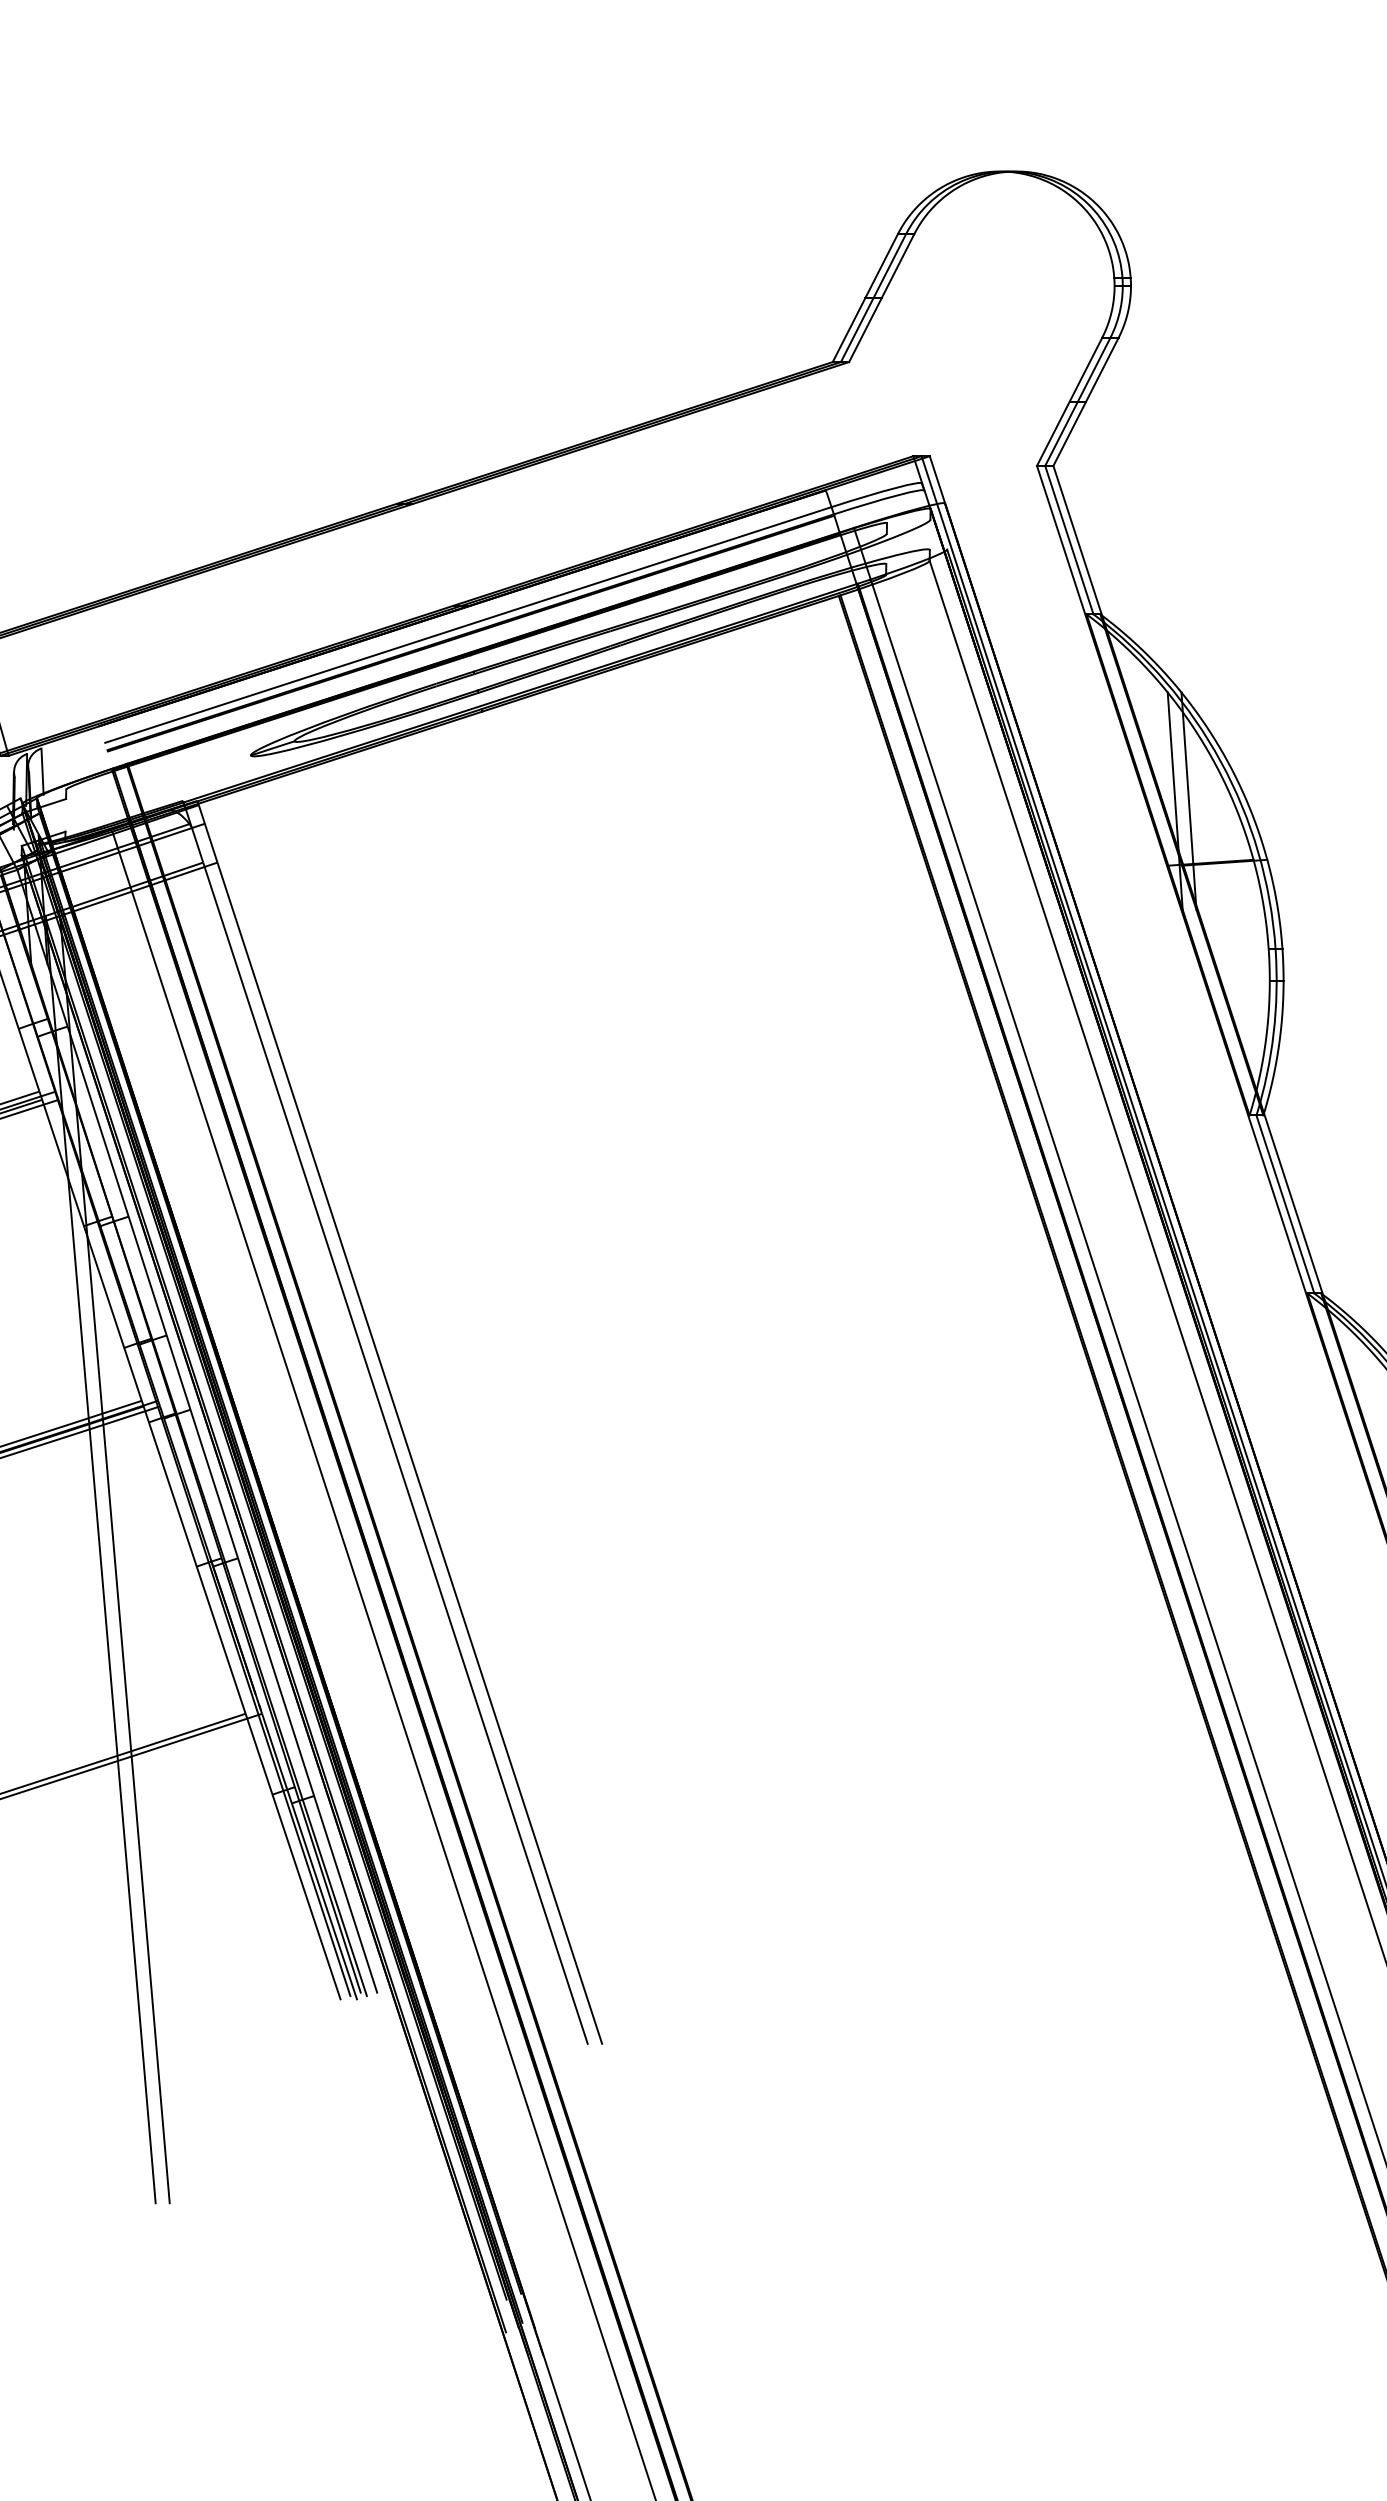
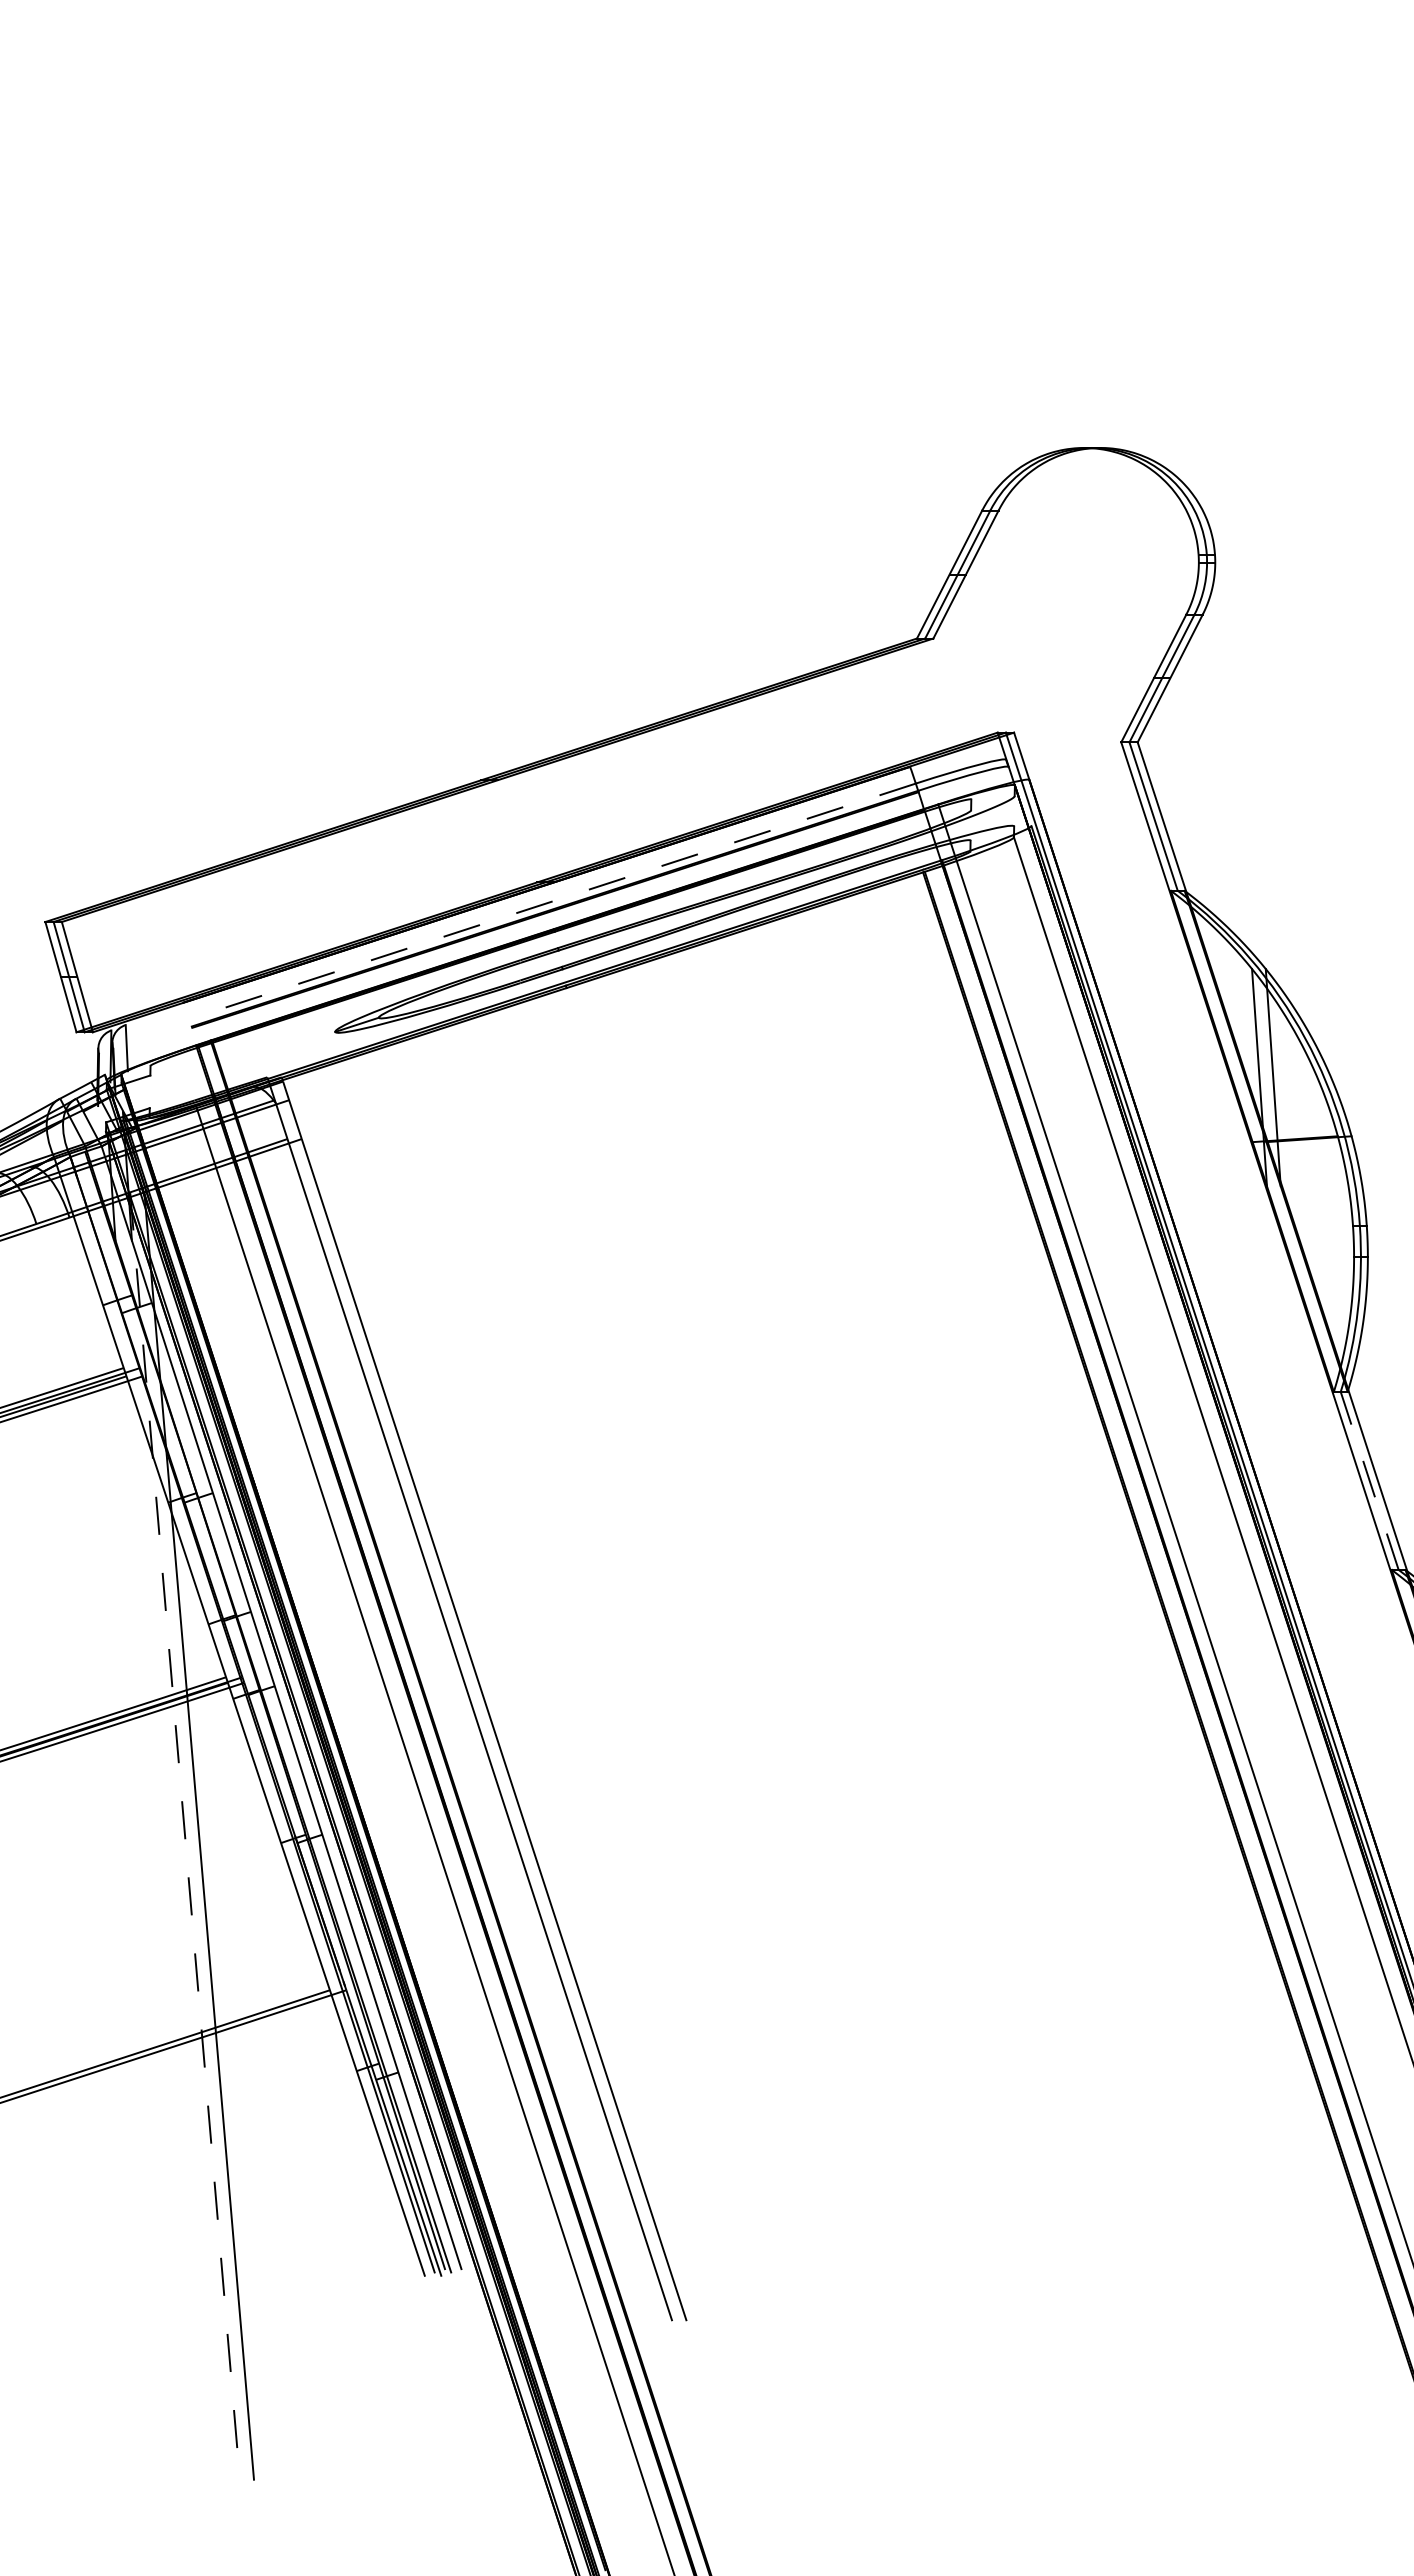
line: (468, 625) -> (552, 901), solid -> dashed
line: (1285, 1204) -> (1369, 1480), solid -> dashed
line: (101, 1560) -> (185, 1836), solid -> dashed

